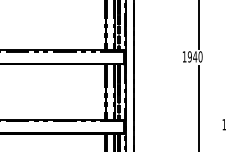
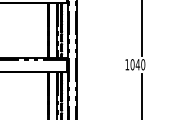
text: (189, 56) -> (132, 64), 1940 -> 1040

